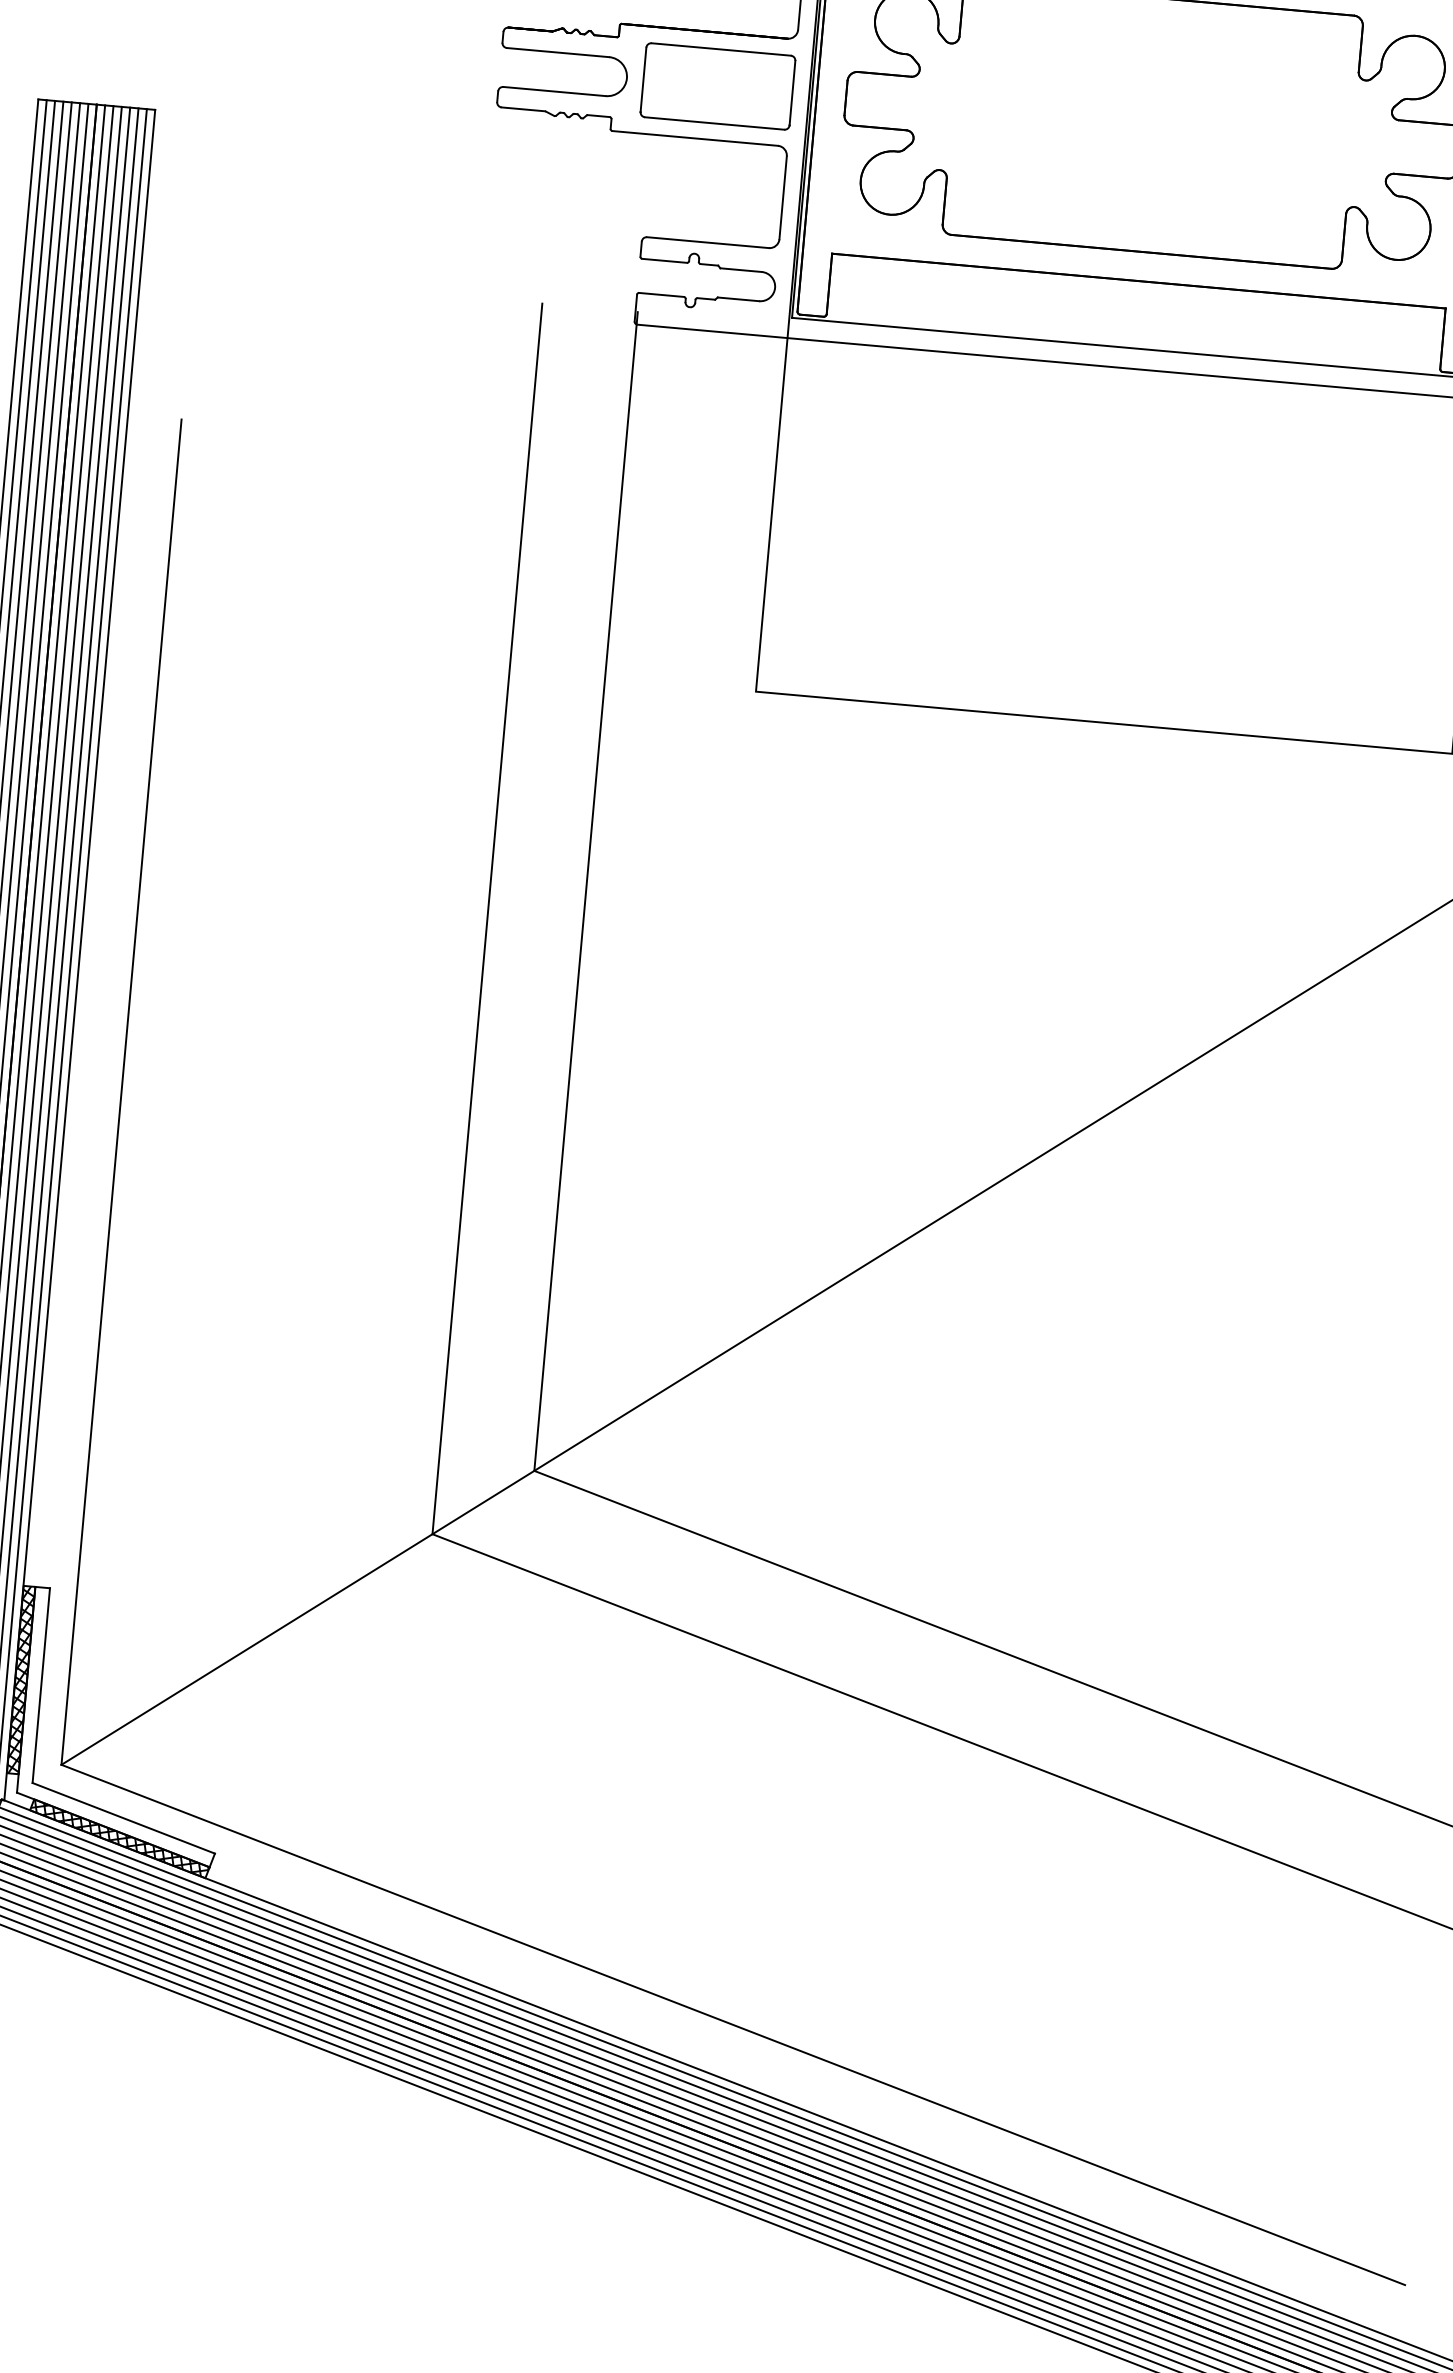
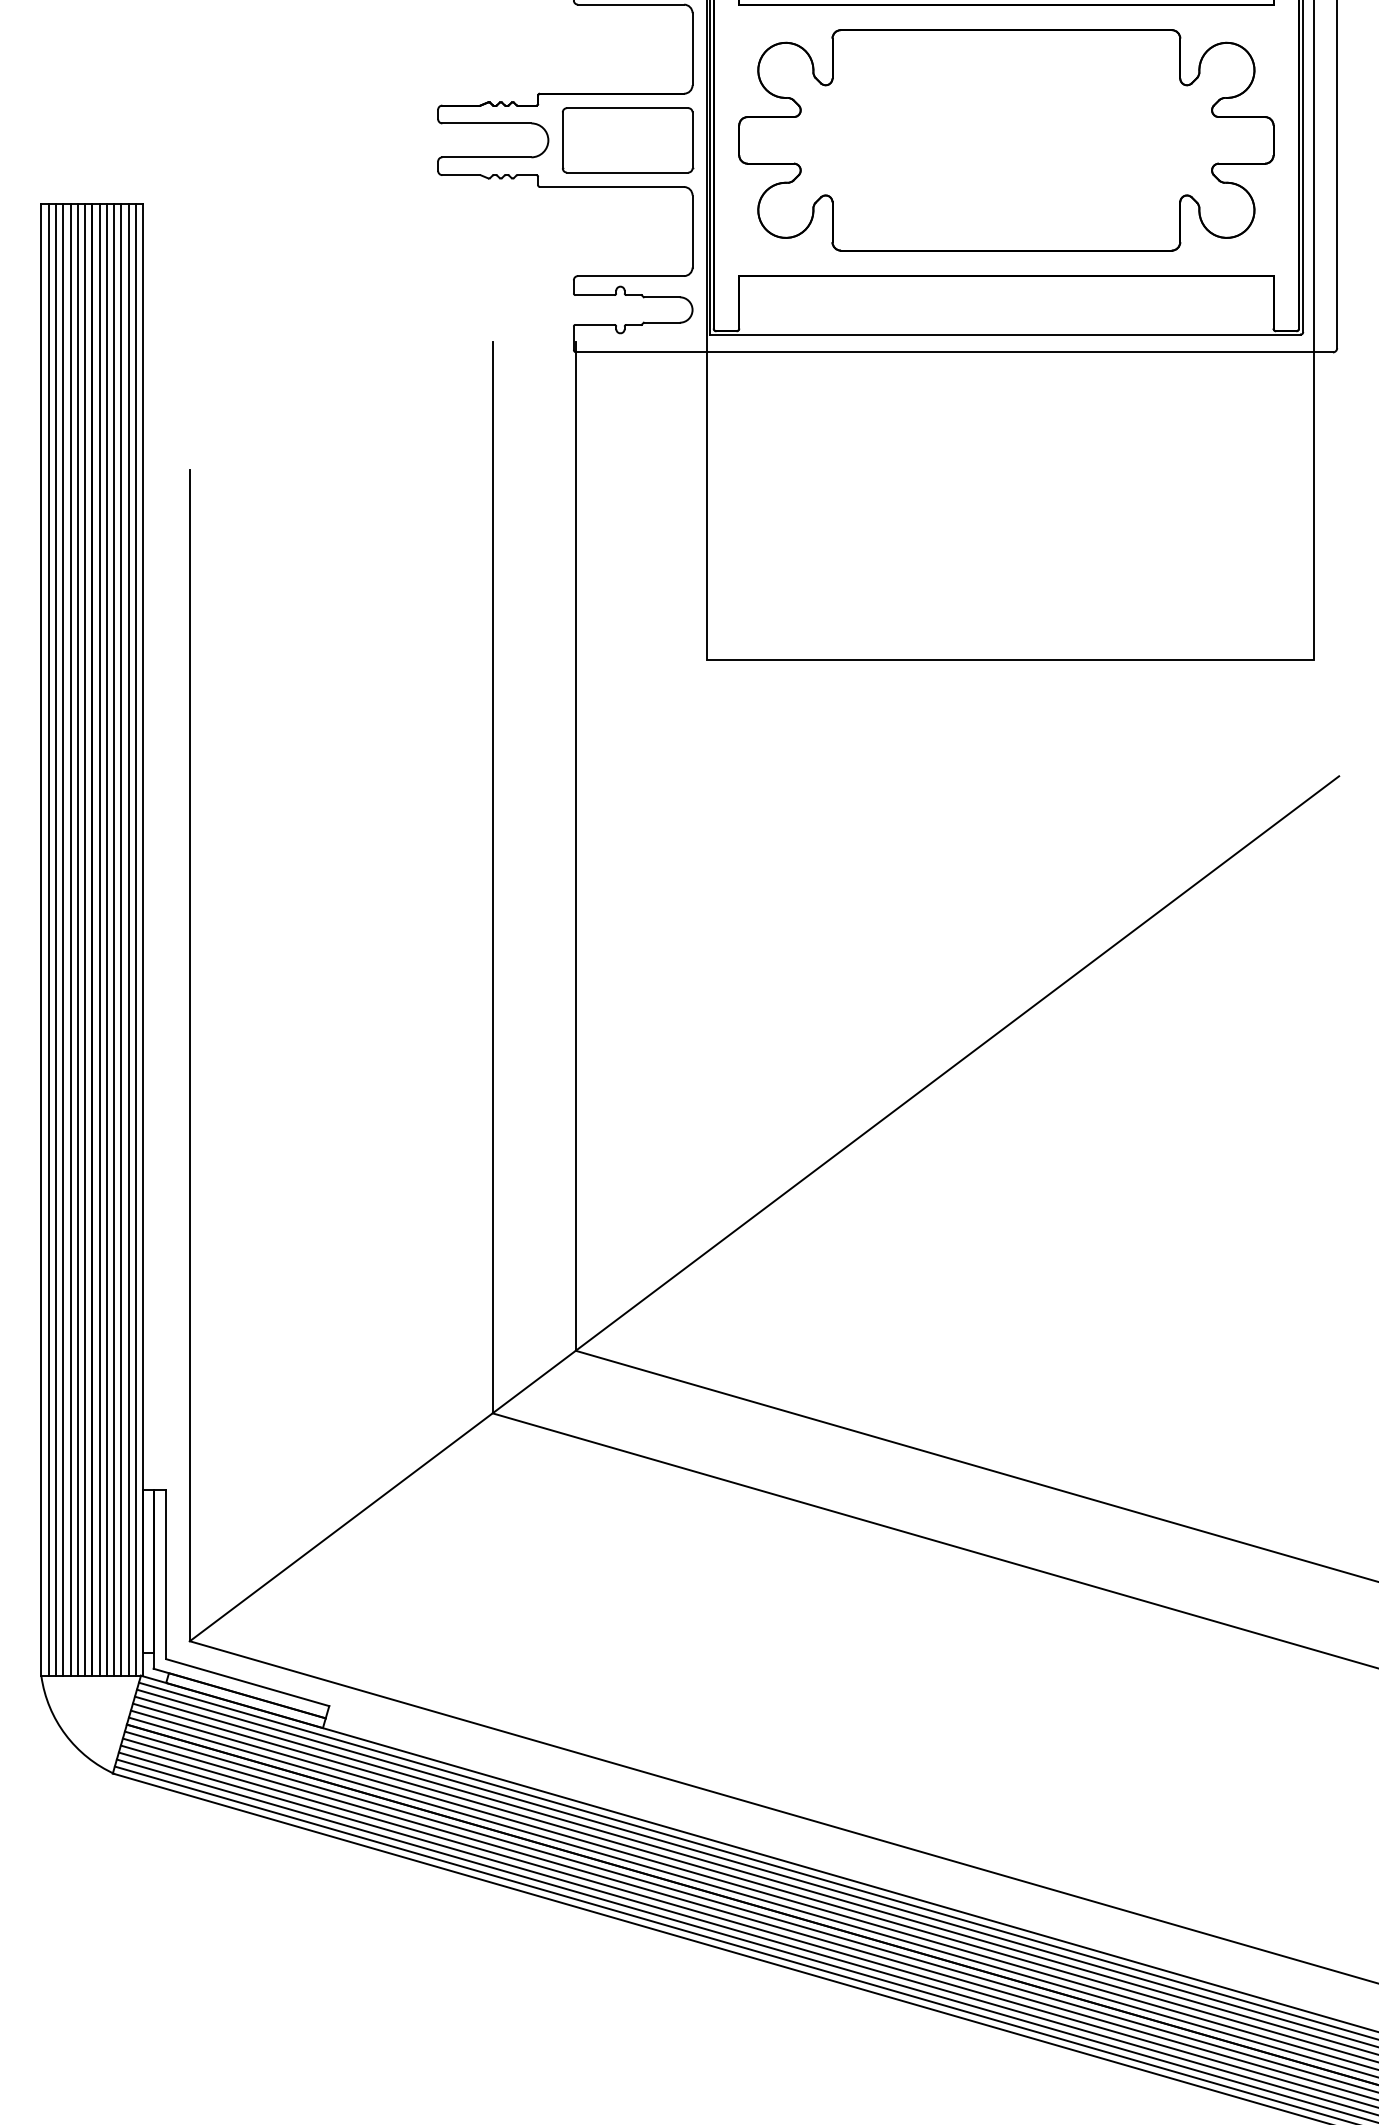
hatch: (21, 1679) -> (148, 1570), removed
hatch: (119, 1837) -> (245, 1699), removed

